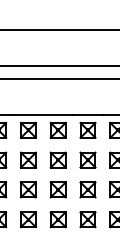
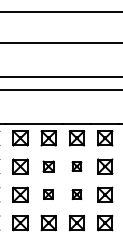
part: (57, 160) -> (48, 166), size x0.7
part: (87, 160) -> (76, 166), size x0.6
part: (57, 189) -> (48, 194), size x0.6
part: (87, 189) -> (76, 194), size x0.6

